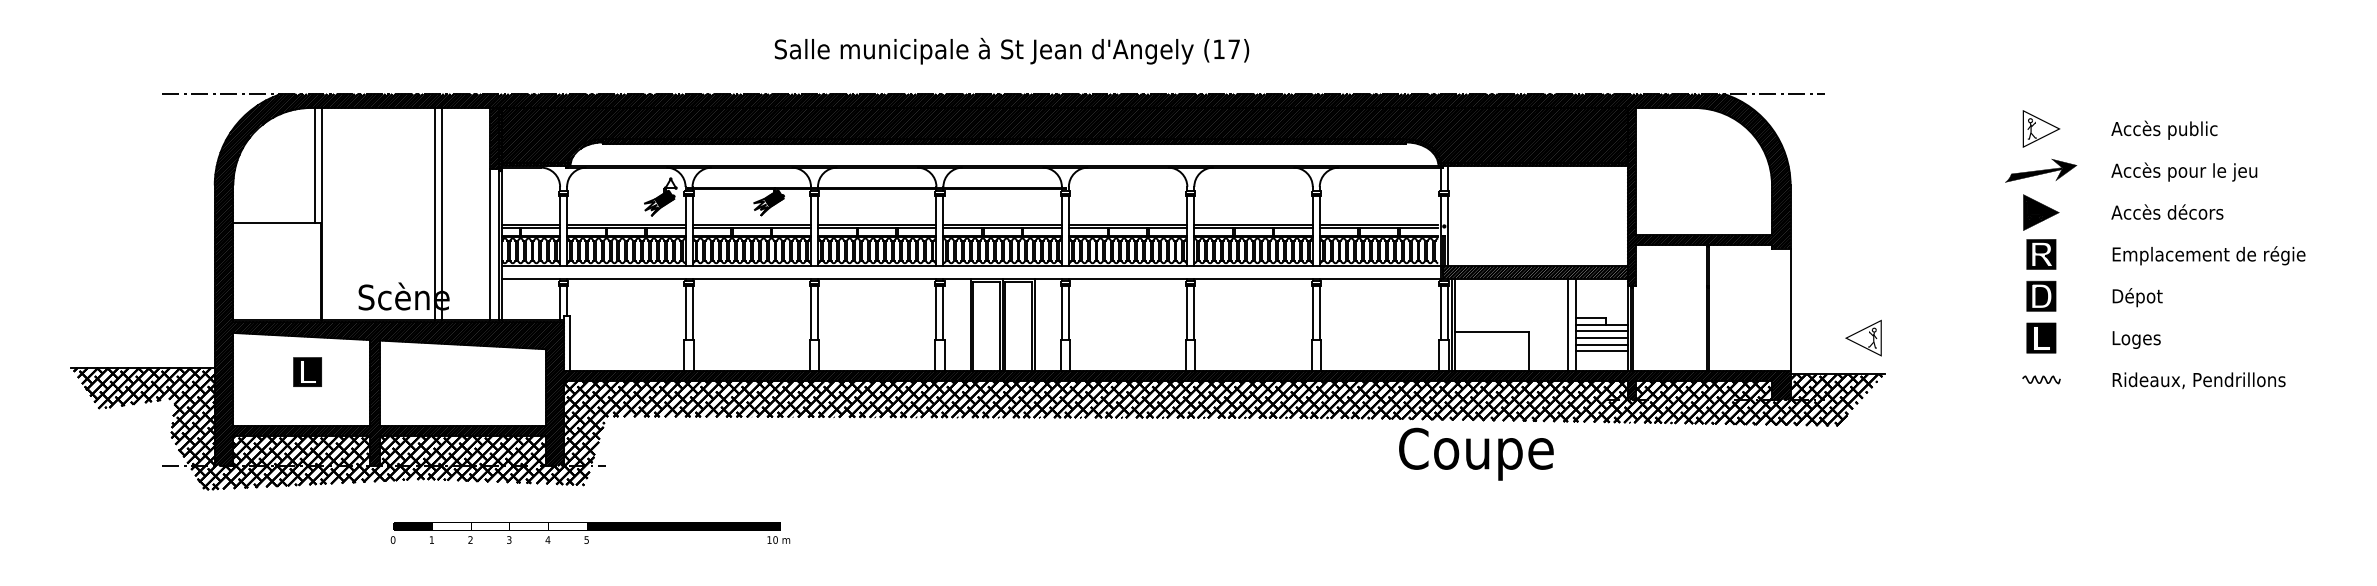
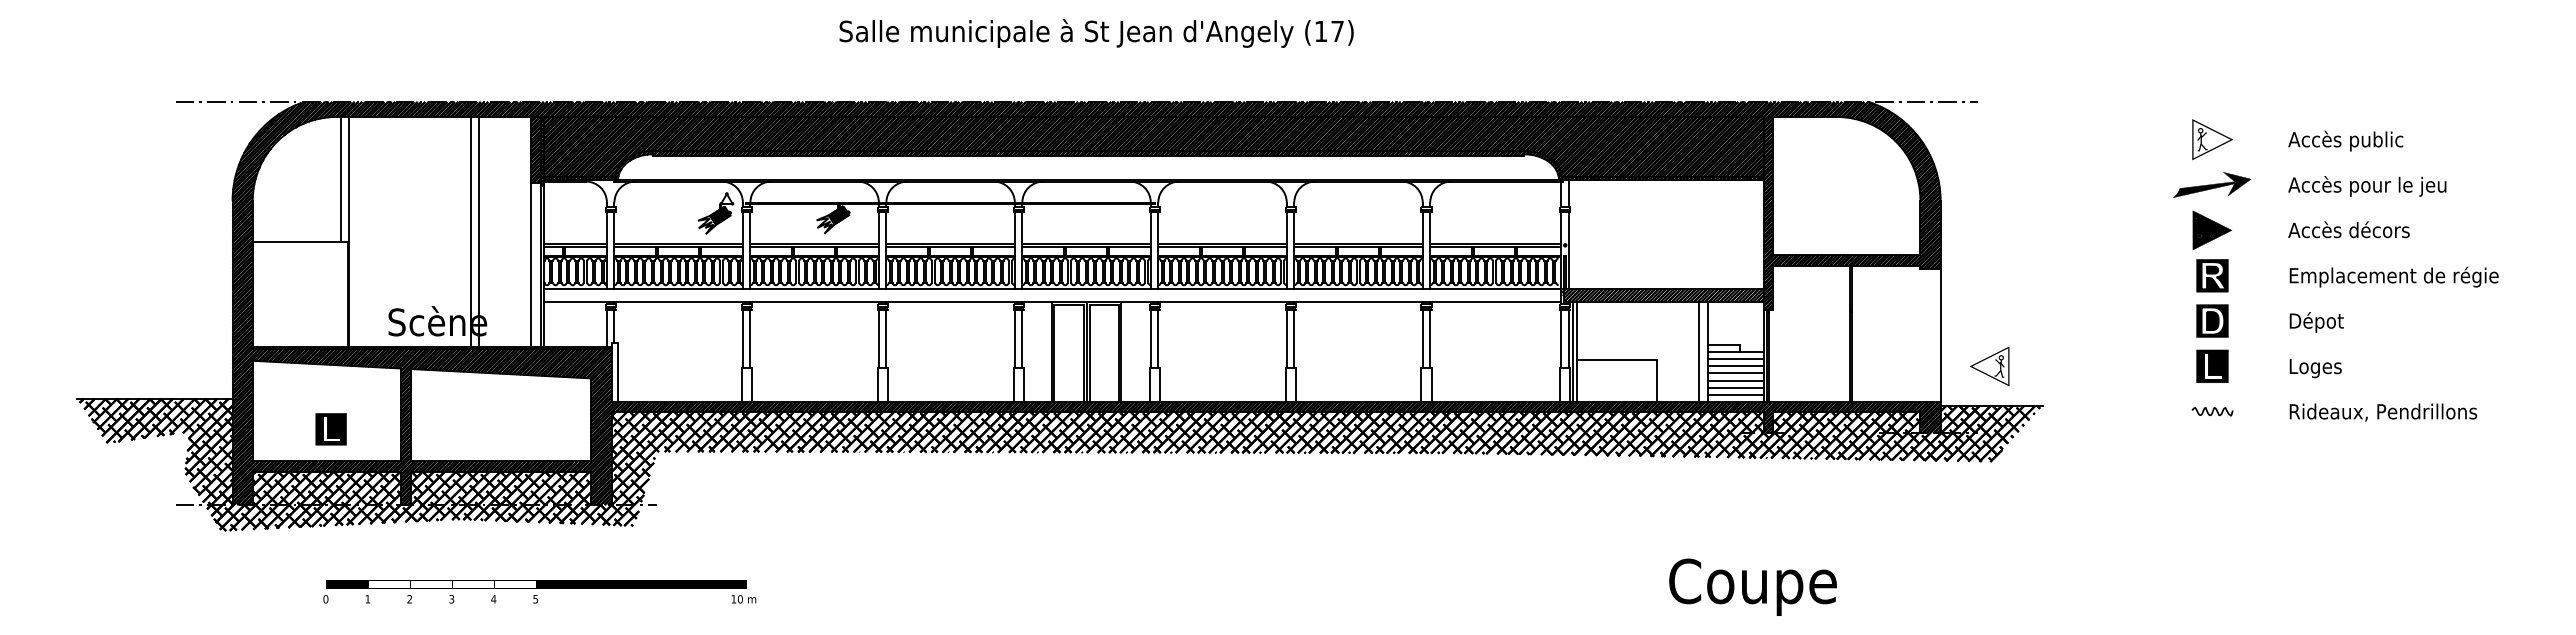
text: (1011, 51) -> (1096, 33), moved
part: (1863, 338) -> (1989, 366), moved
line: (1601, 357) -> (1735, 387), added
line: (1601, 364) -> (1735, 394), added
part: (306, 372) -> (330, 429), moved
text: (1475, 453) -> (1752, 586), moved
text: (590, 532) -> (539, 591), moved

